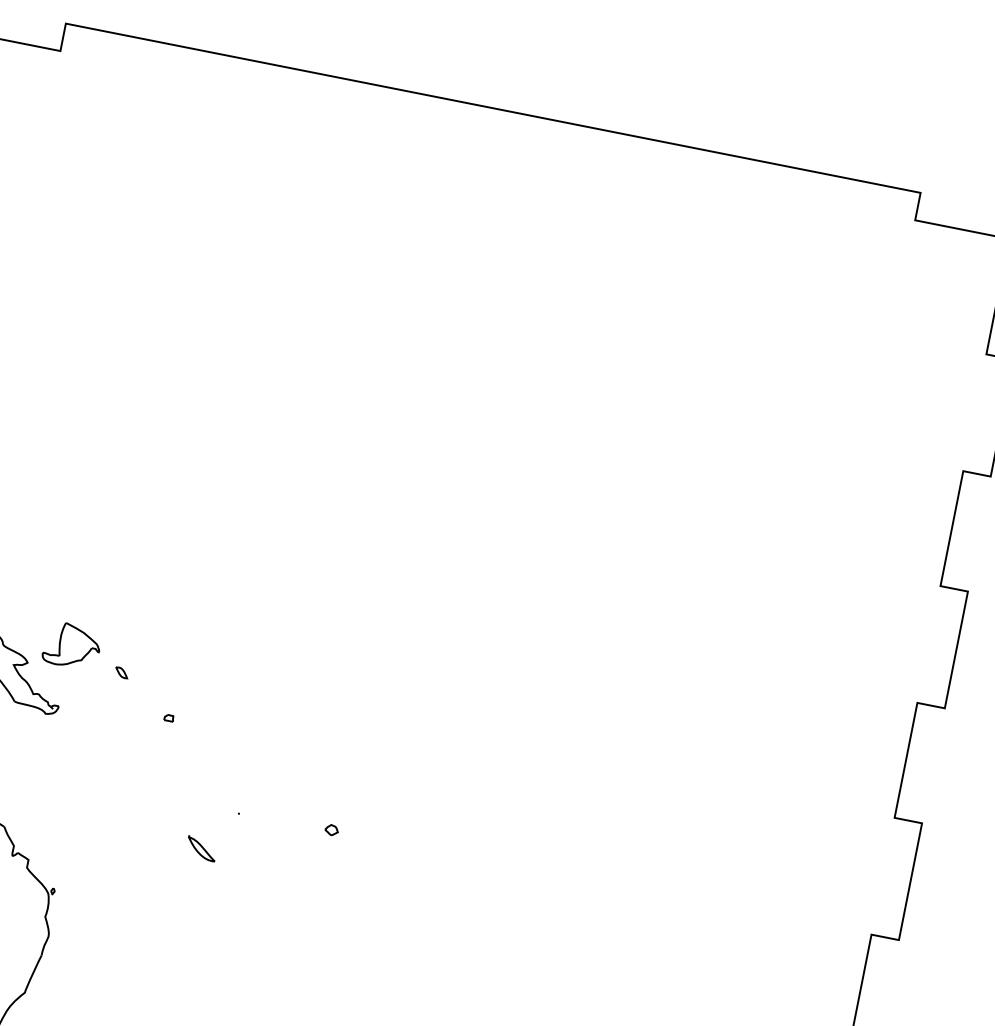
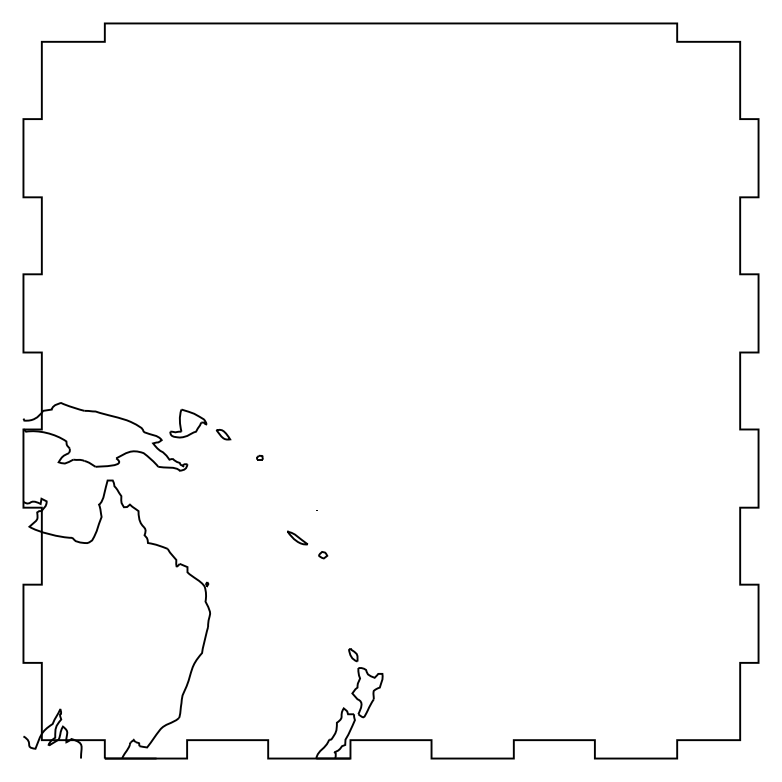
part: (121, 672) -> (223, 434), size x1.6
part: (332, 830) -> (323, 555), moved

